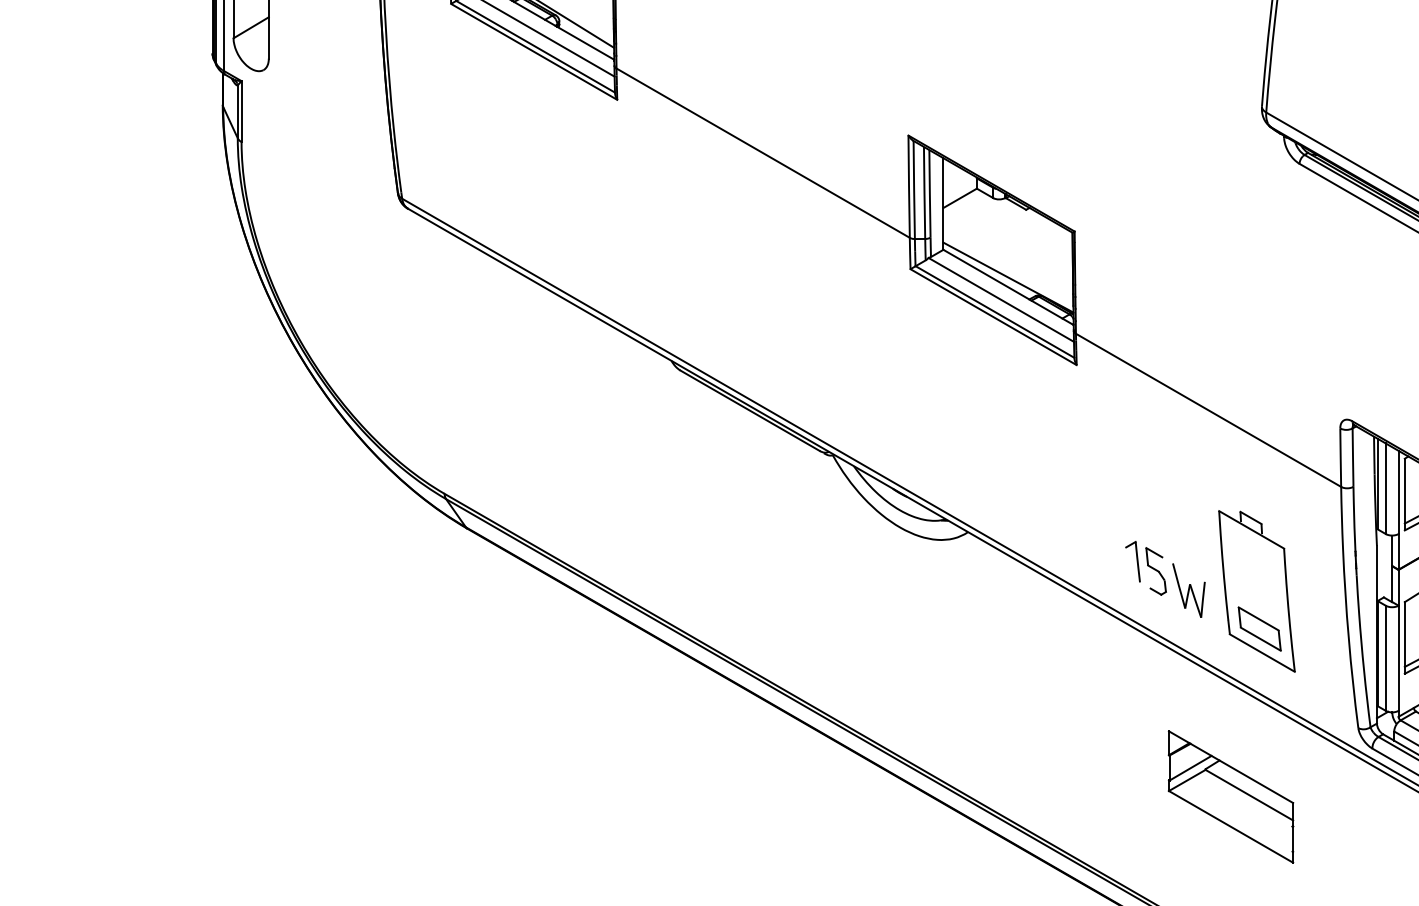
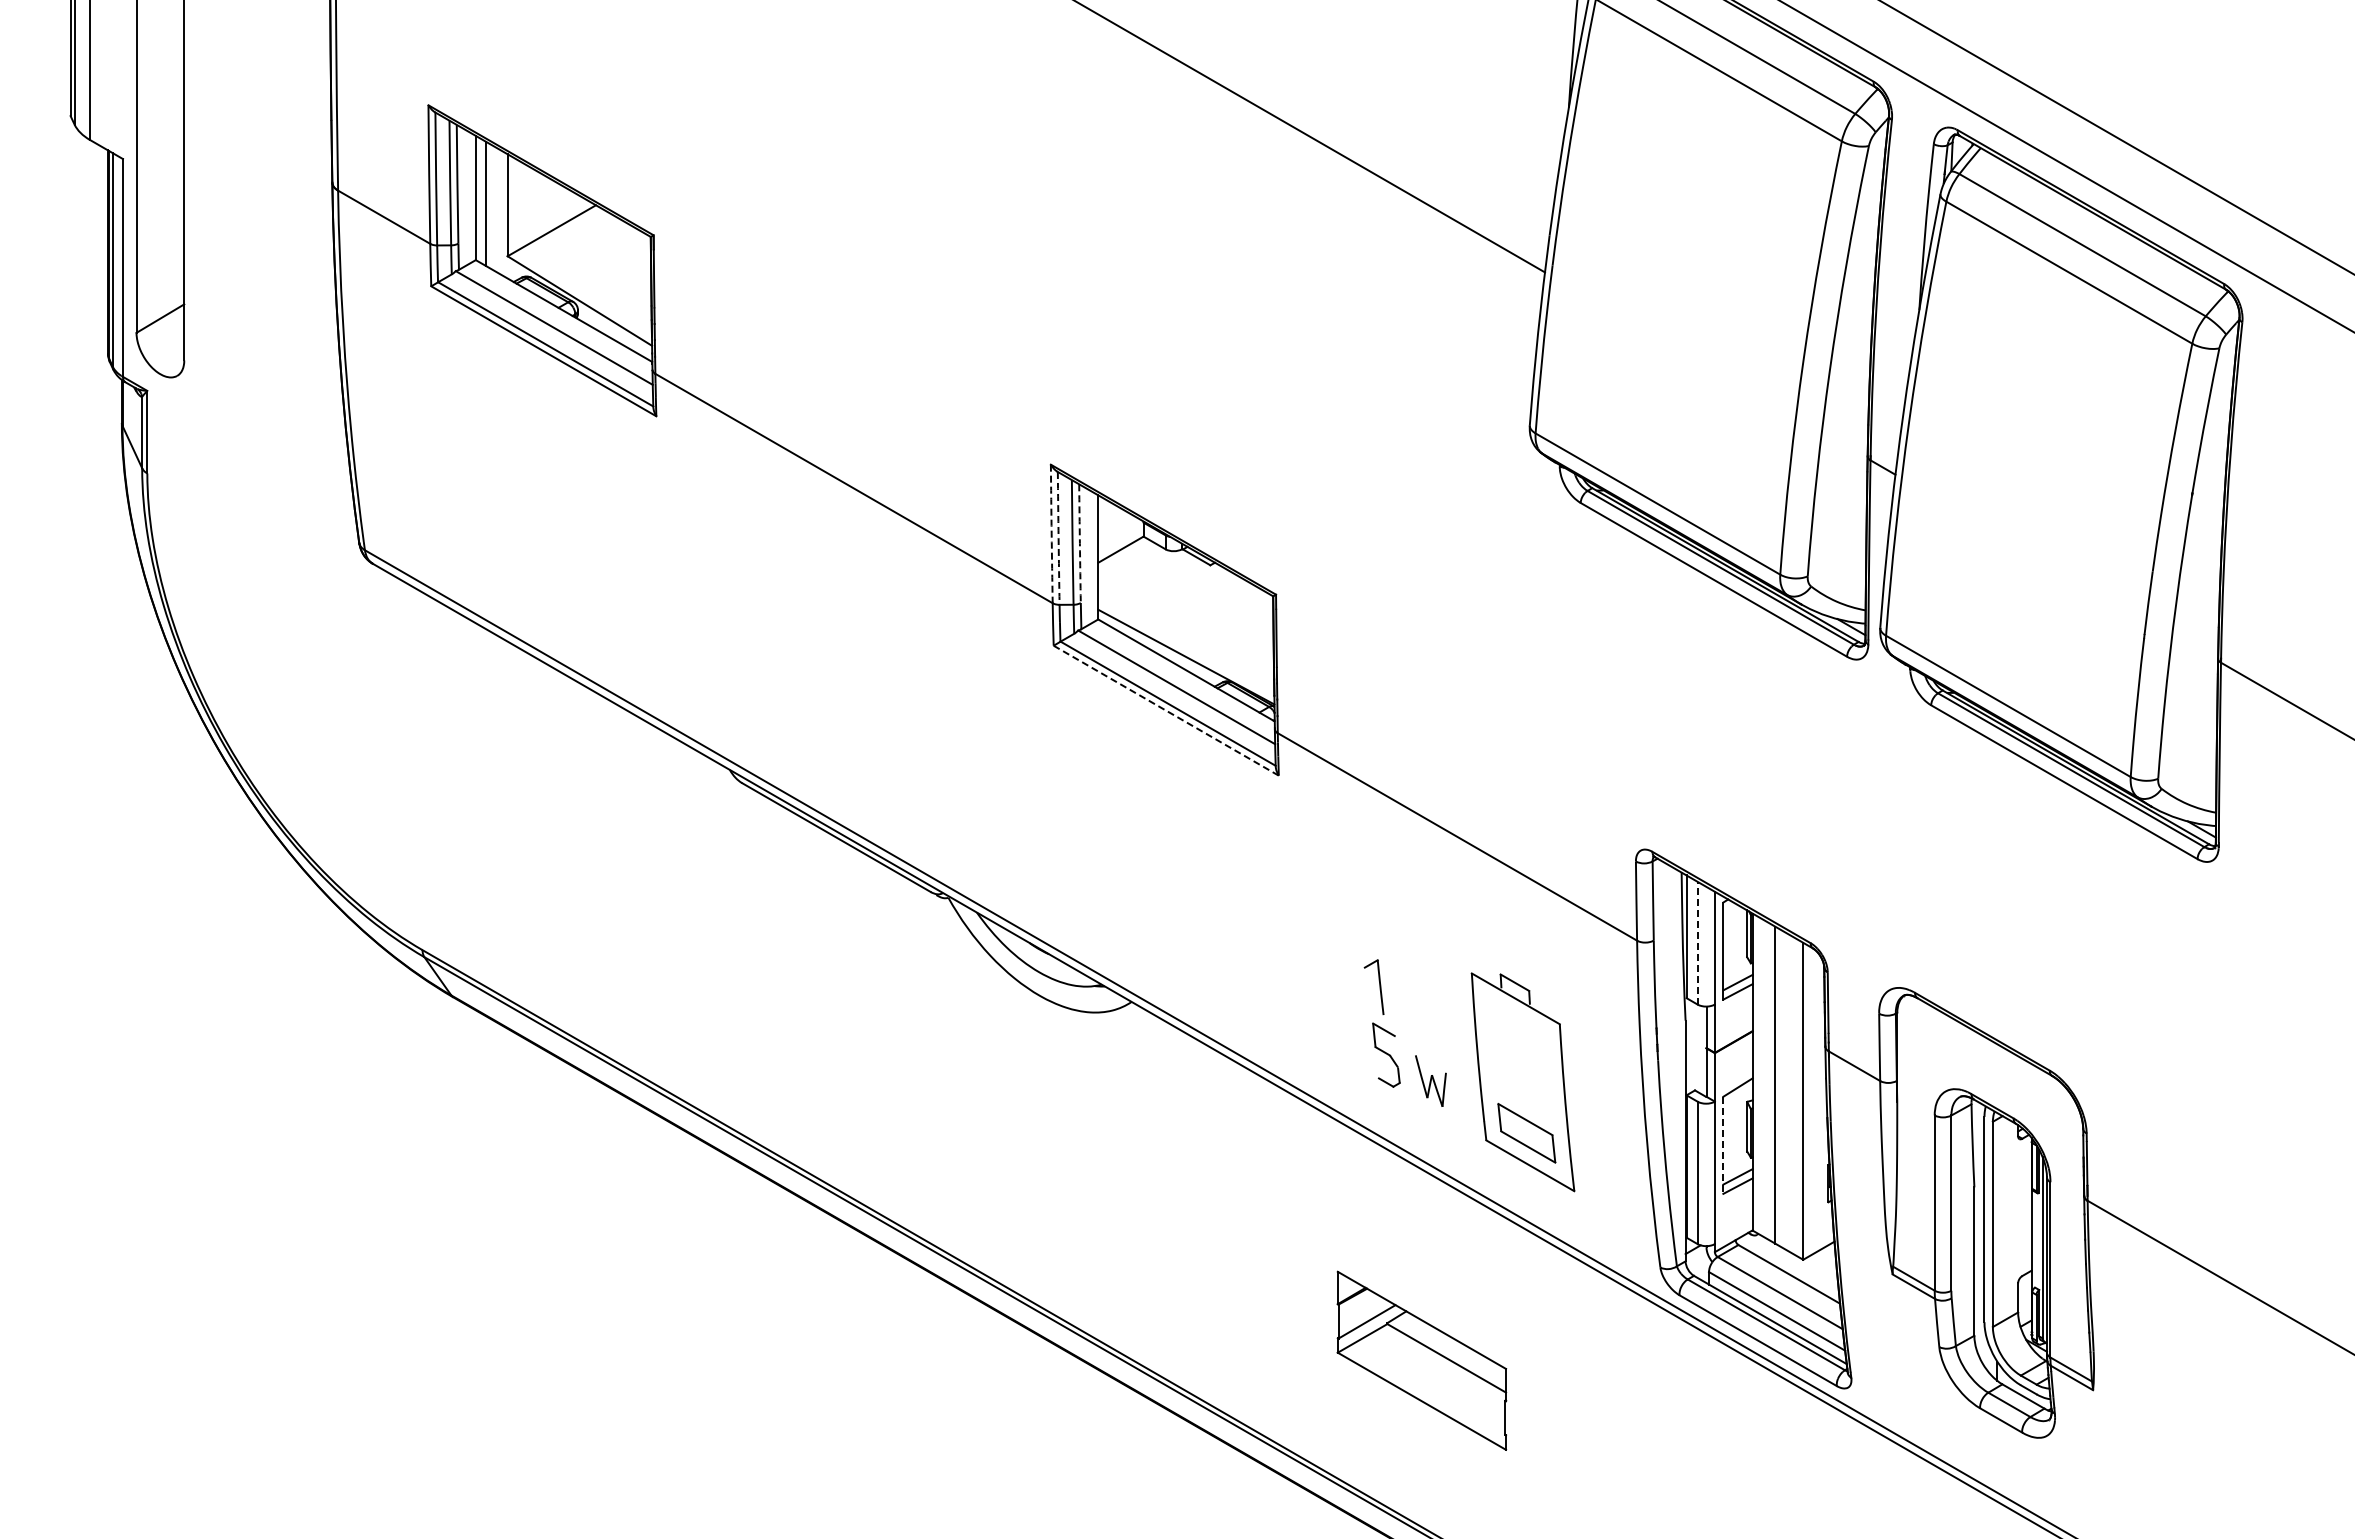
arc: (908, 186) -> (1051, 533), solid -> dashed
arc: (914, 190) -> (1058, 538), solid -> dashed
arc: (929, 193) -> (1079, 543), solid -> dashed
line: (993, 317) -> (1166, 710), solid -> dashed
line: (1385, 488) -> (1697, 942), solid -> dashed
part: (1132, 561) -> (1373, 986), moved
part: (1188, 590) -> (1430, 1080), size x0.7
line: (1404, 638) -> (1723, 1145), solid -> dashed
part: (1230, 796) -> (1421, 1360), moved

